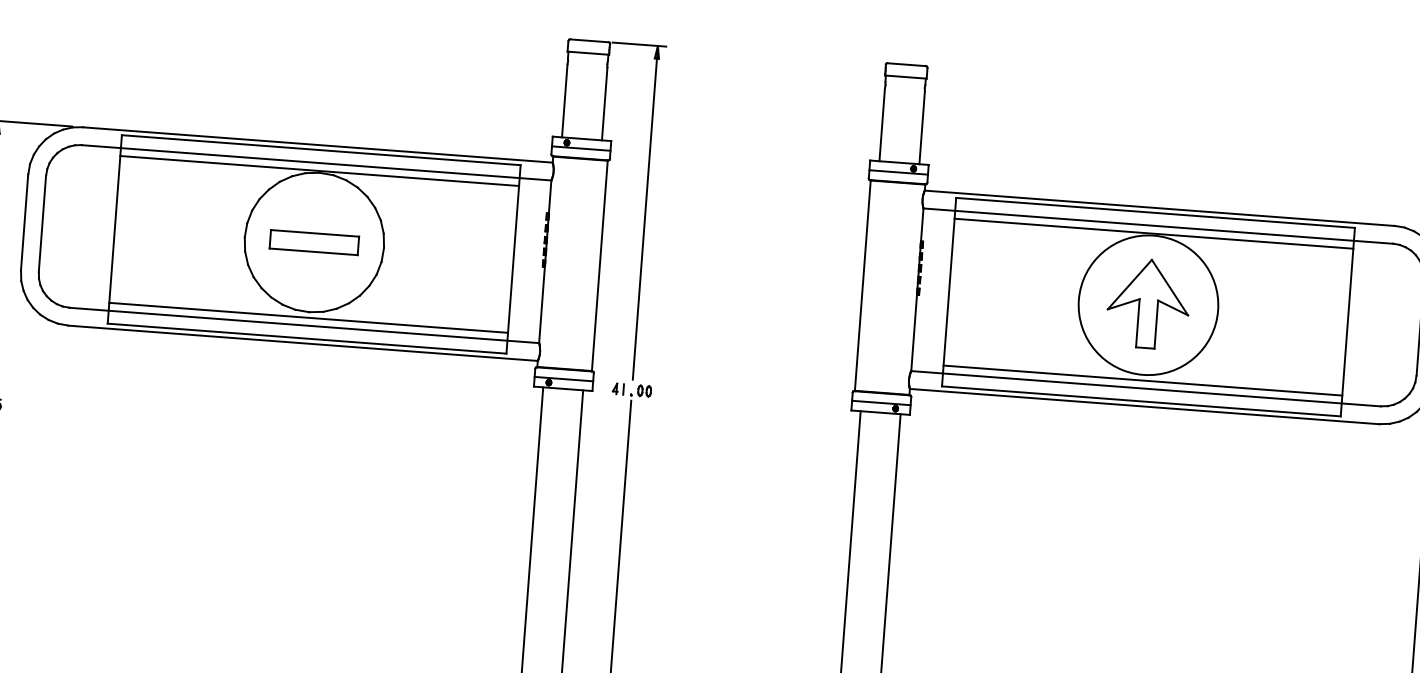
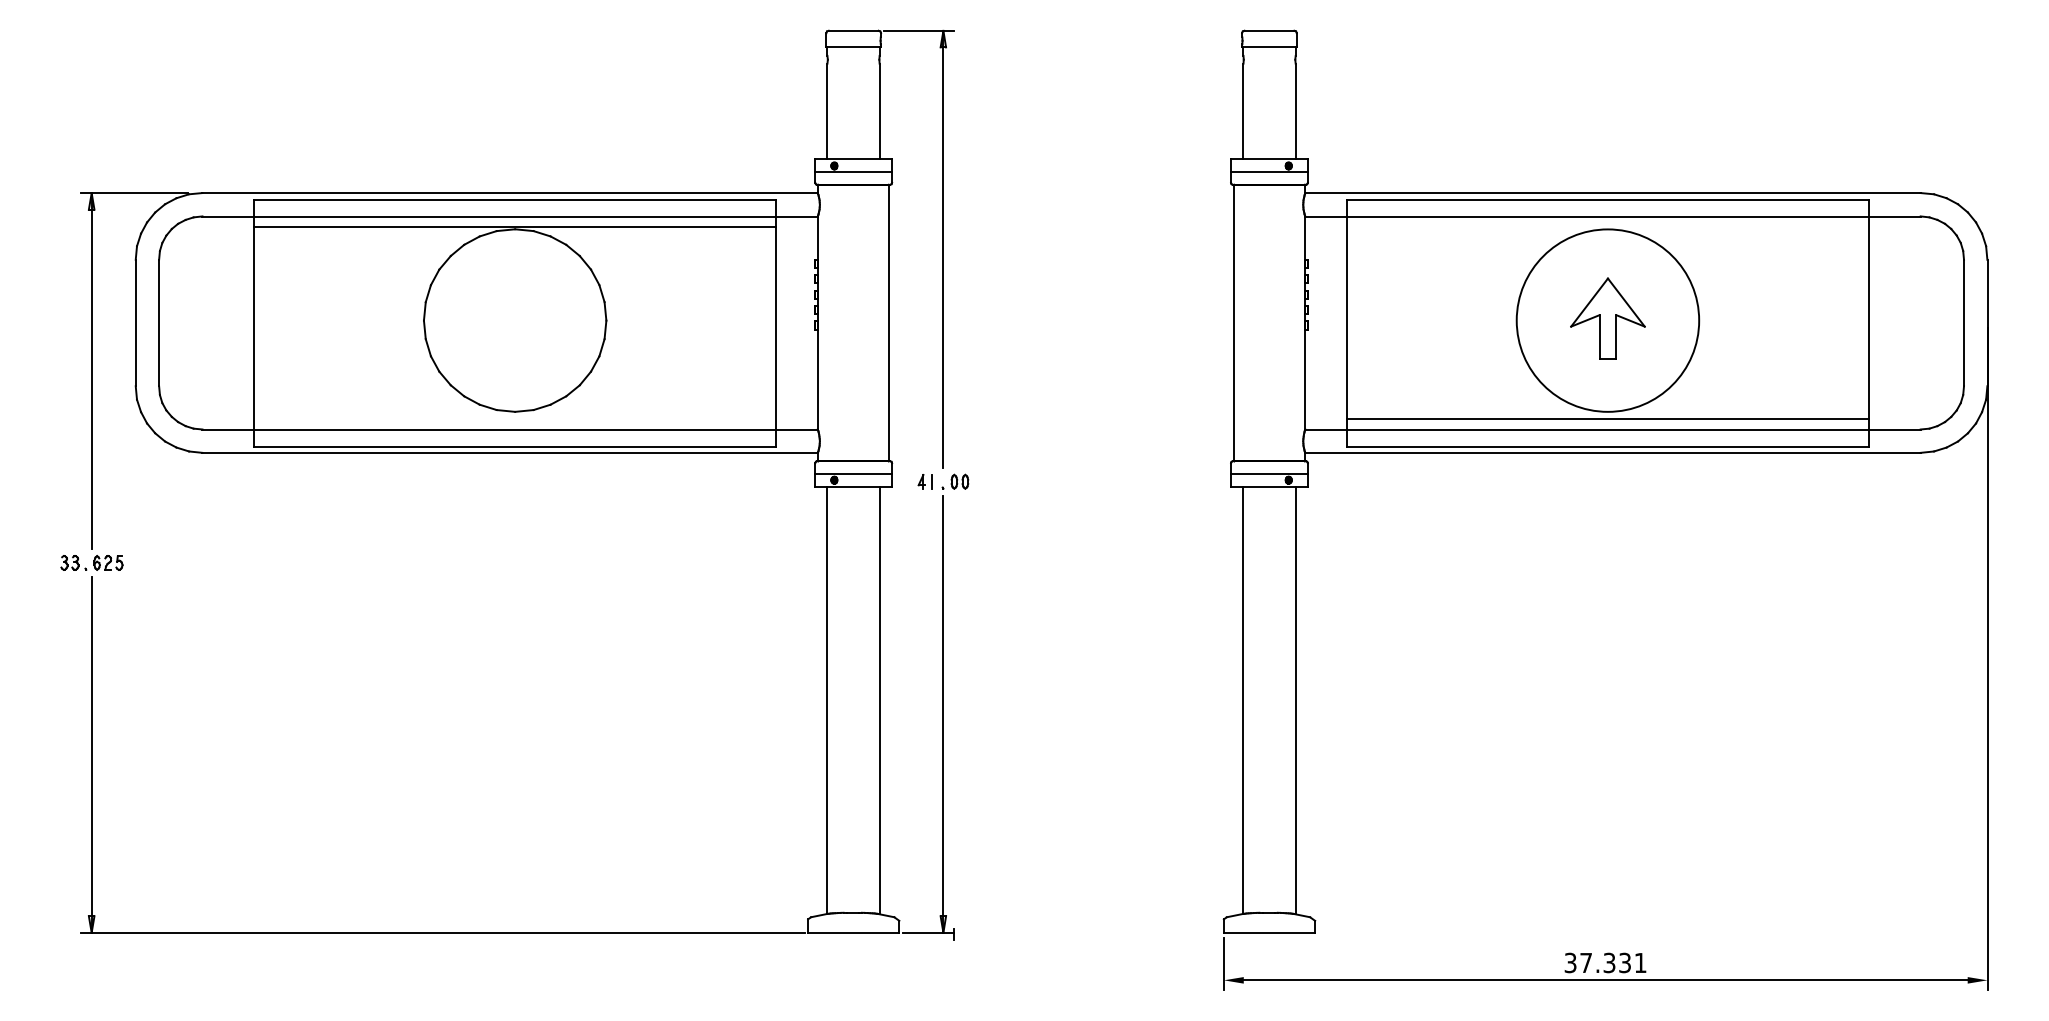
line: (1153, 233) -> (1607, 226), removed
part: (313, 242) -> (514, 320), removed
part: (1148, 303) -> (1607, 318), size x0.7
line: (308, 317) -> (514, 419), removed

